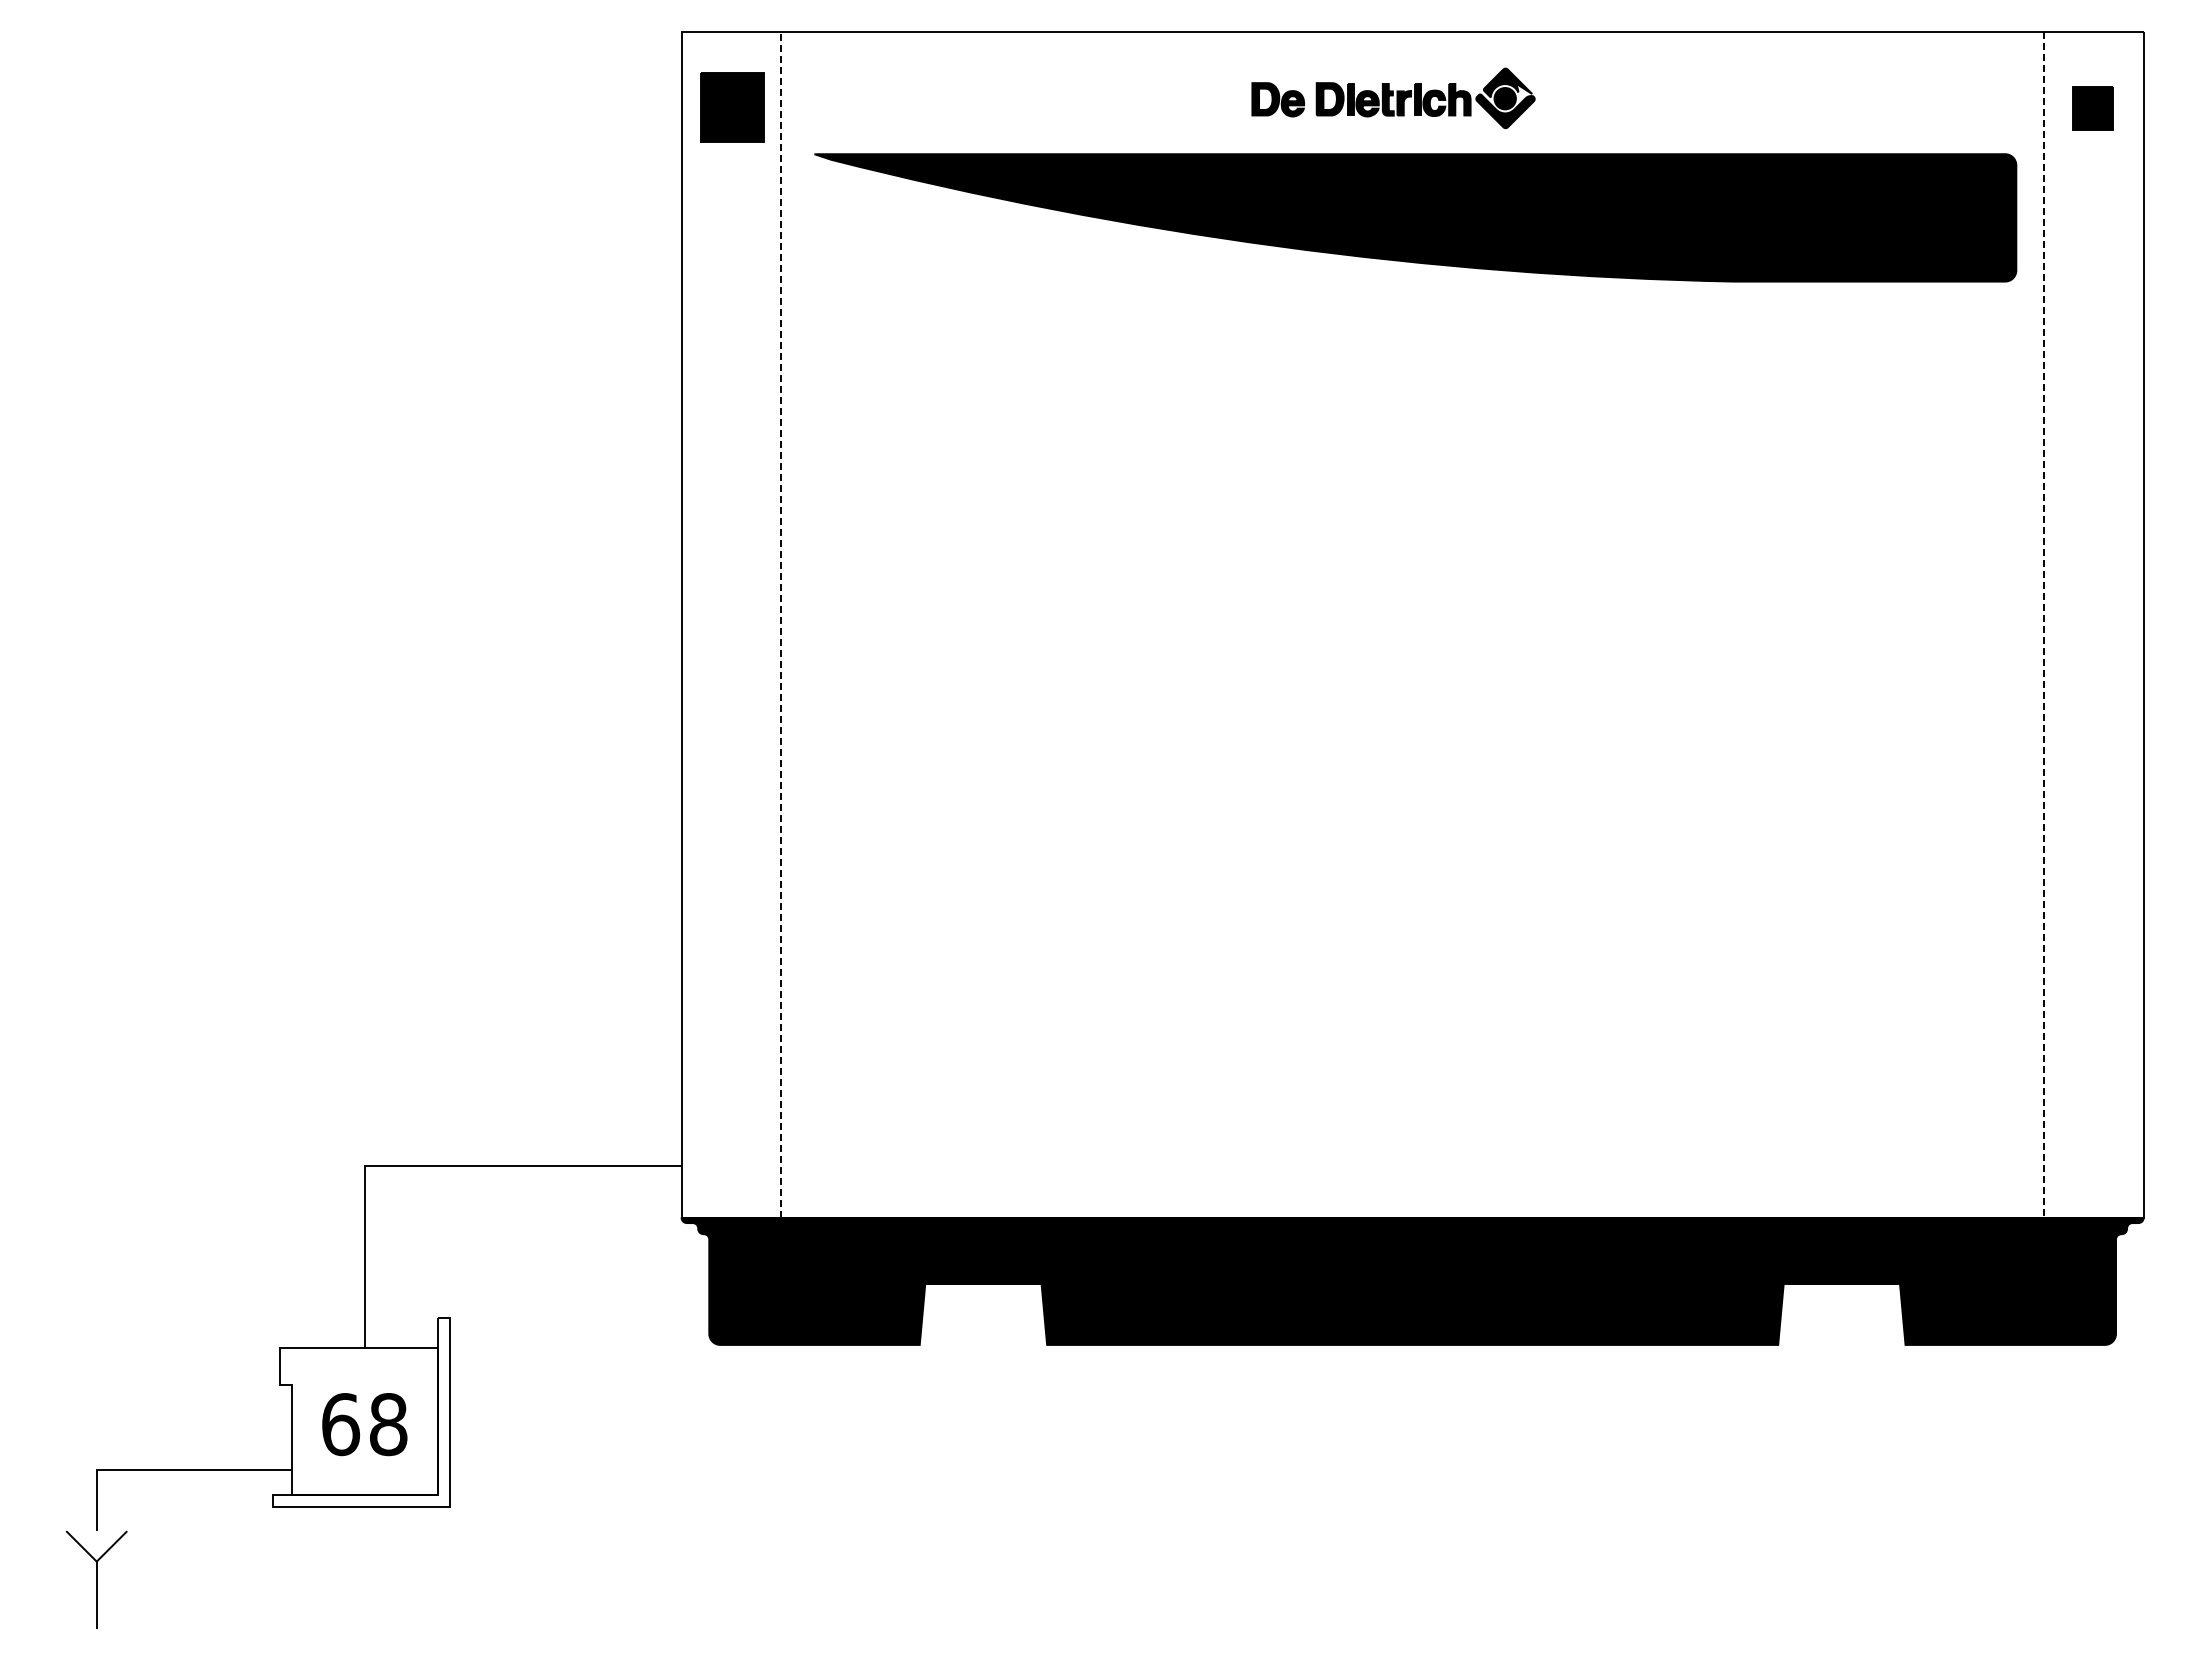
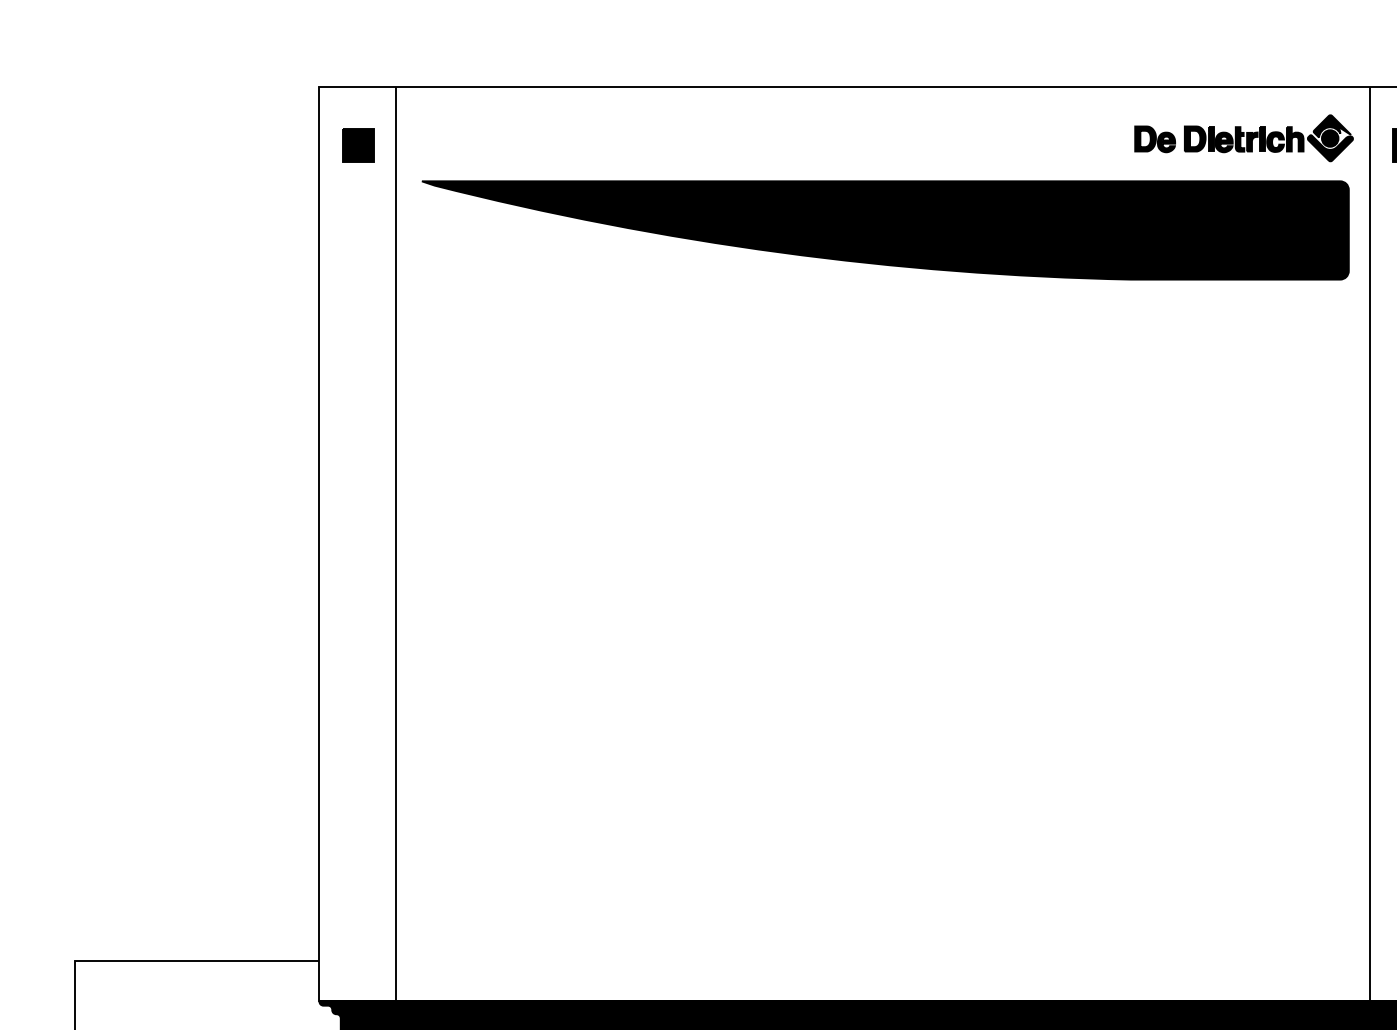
part: (1393, 98) -> (1244, 138), moved
part: (732, 108) -> (358, 146), size x0.62
line: (781, 624) -> (396, 544), dashed -> solid
line: (2044, 624) -> (1370, 544), dashed -> solid

